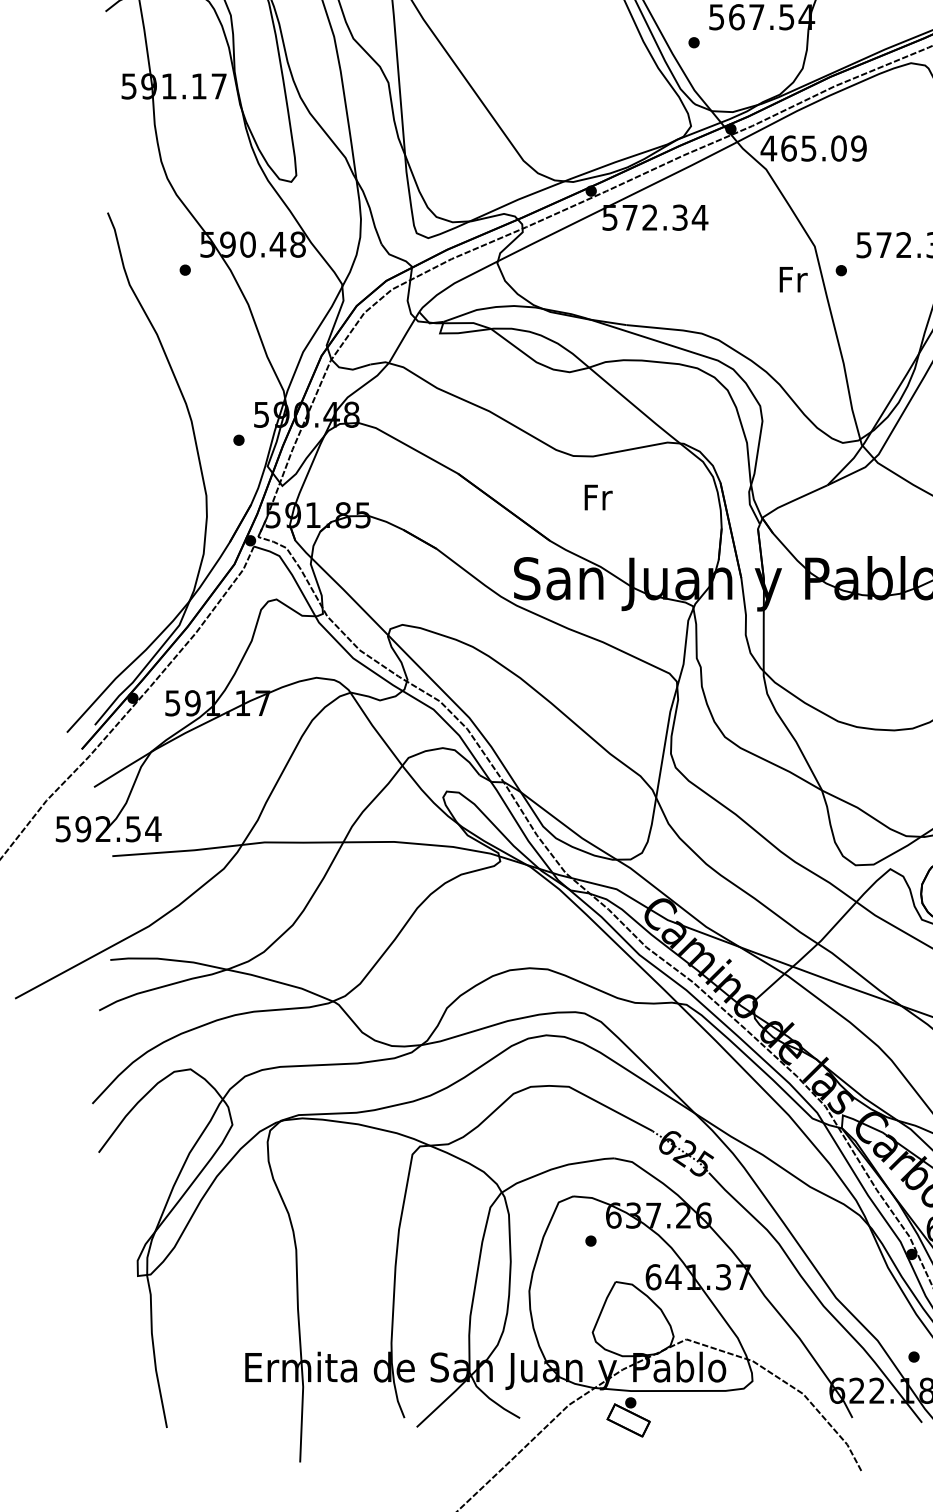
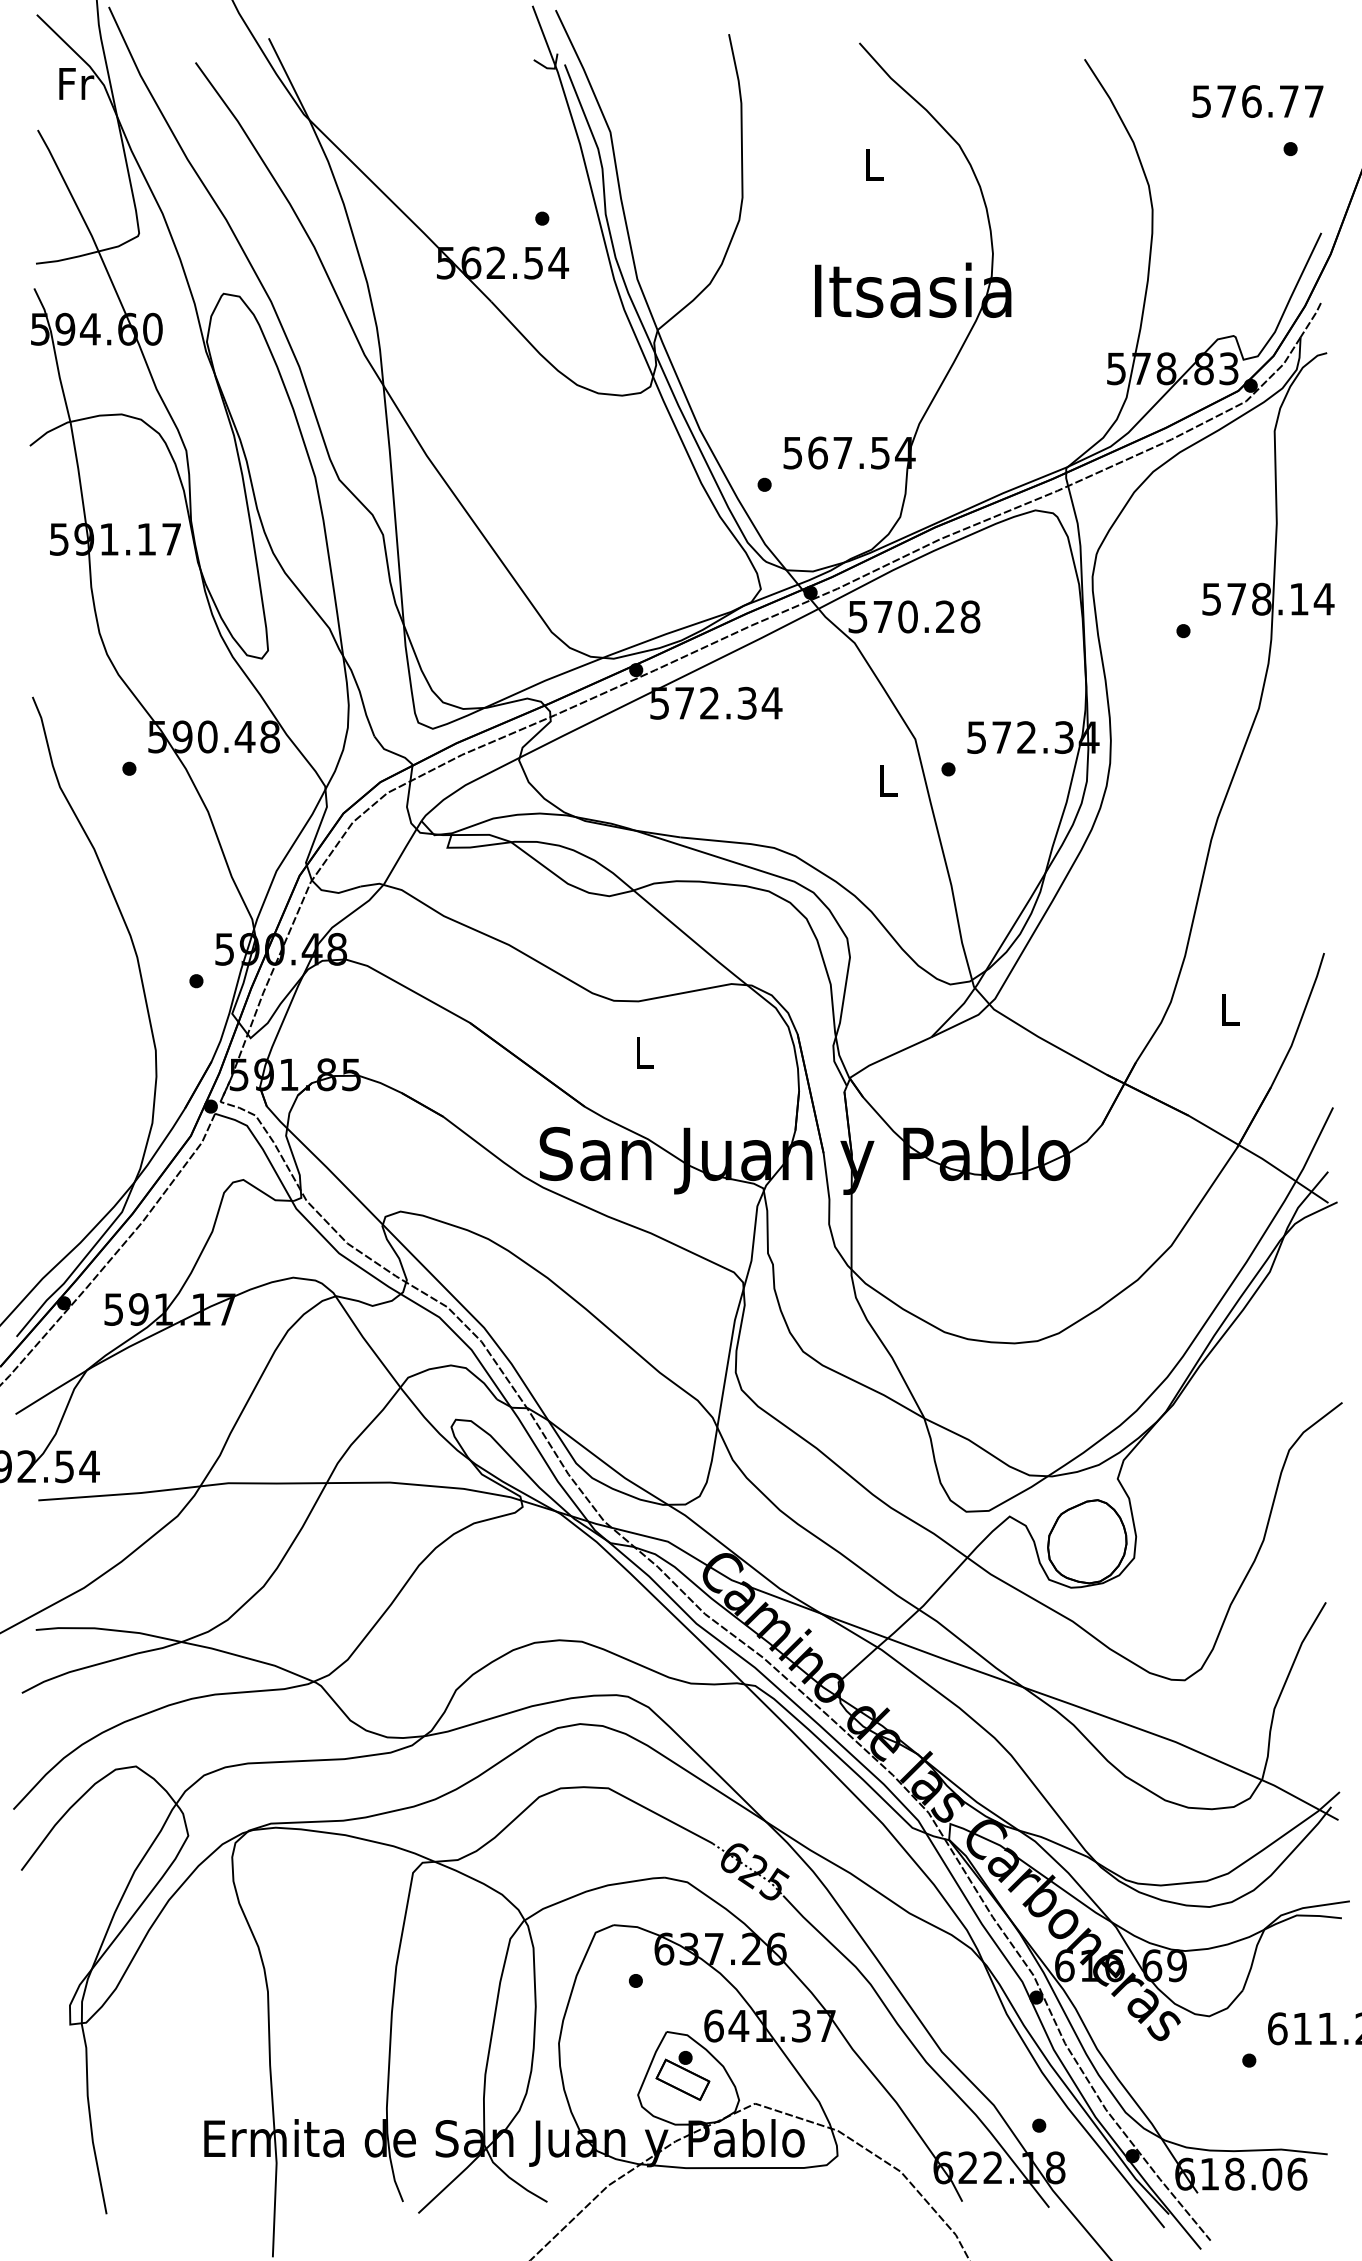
text: (813, 148) -> (913, 616), 465.09 -> 570.28
text: (793, 279) -> (888, 780), Fr -> L
text: (598, 497) -> (645, 1052), Fr -> L
part: (628, 1416) -> (682, 2075), moved

